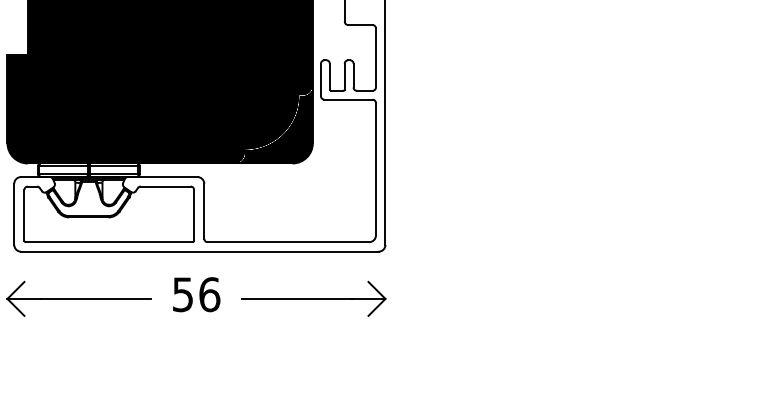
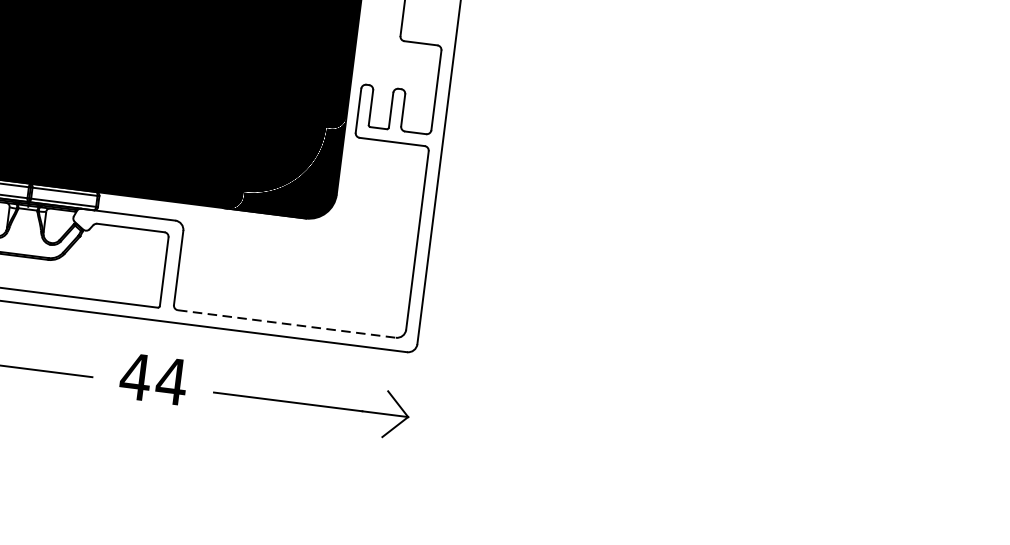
line: (288, 242) -> (286, 324), solid -> dashed
text: (195, 294) -> (152, 378), 56 -> 44

